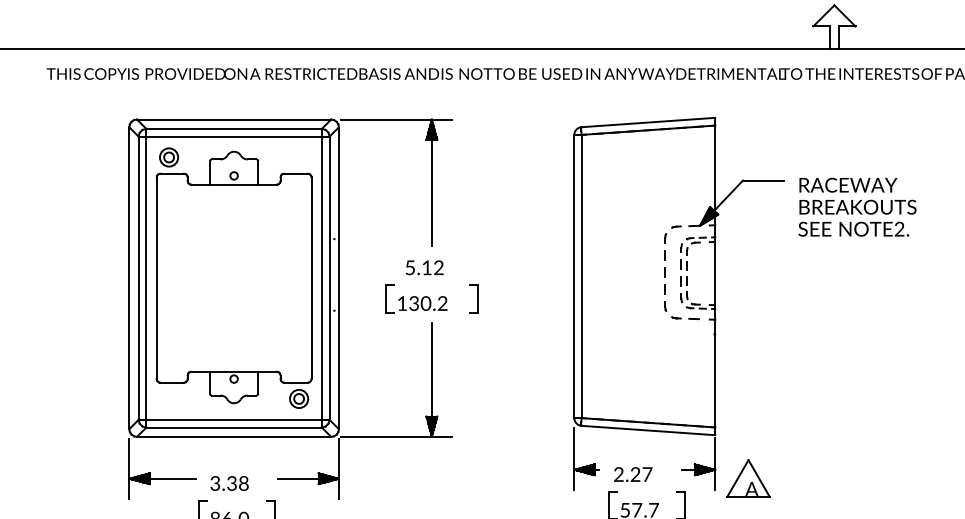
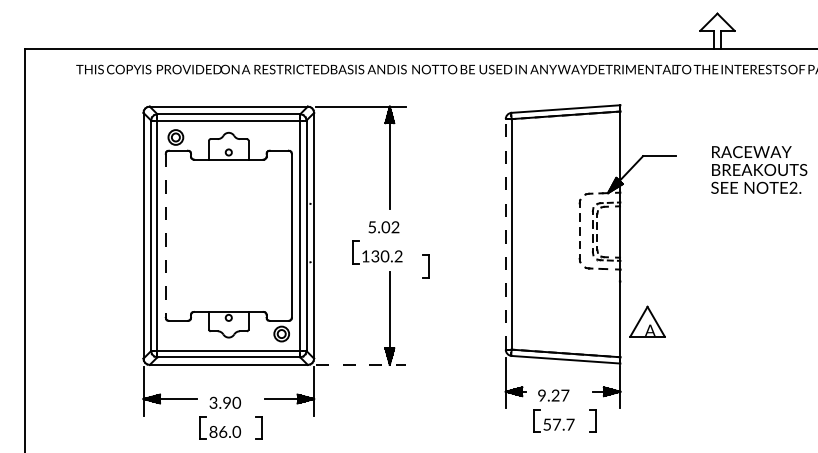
text: (857, 206) -> (759, 169), moved
text: (426, 268) -> (385, 227), 5.12 -> 5.02
line: (574, 275) -> (505, 233), solid -> dashed
line: (156, 279) -> (165, 236), solid -> dashed
part: (473, 298) -> (425, 266), moved
line: (397, 436) -> (361, 364), solid -> dashed
text: (618, 475) -> (541, 396), 2.27 -> 9.27
part: (748, 478) -> (647, 321), moved
text: (238, 483) -> (232, 402), 3.38 -> 3.90

